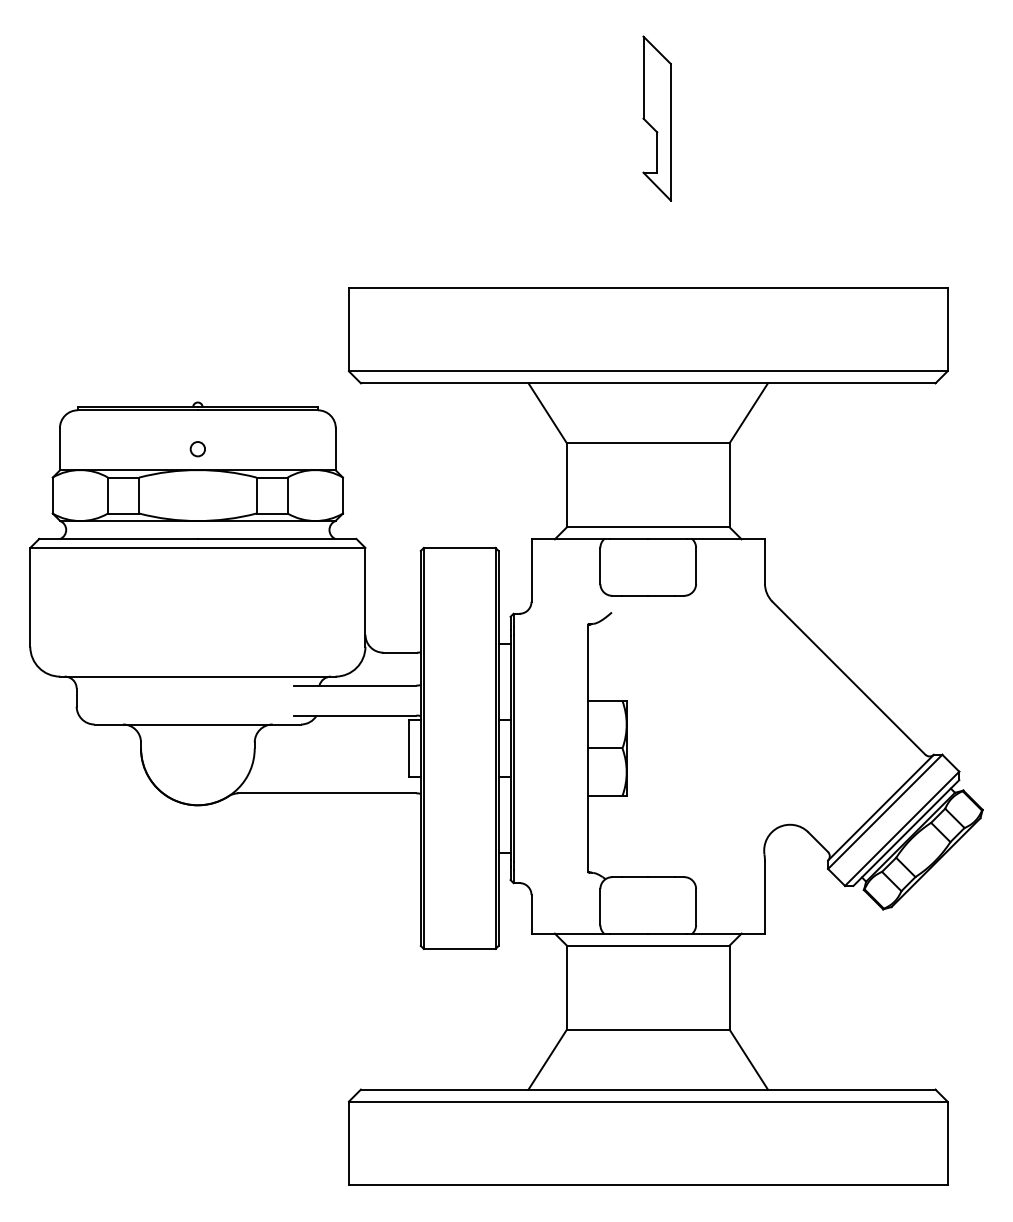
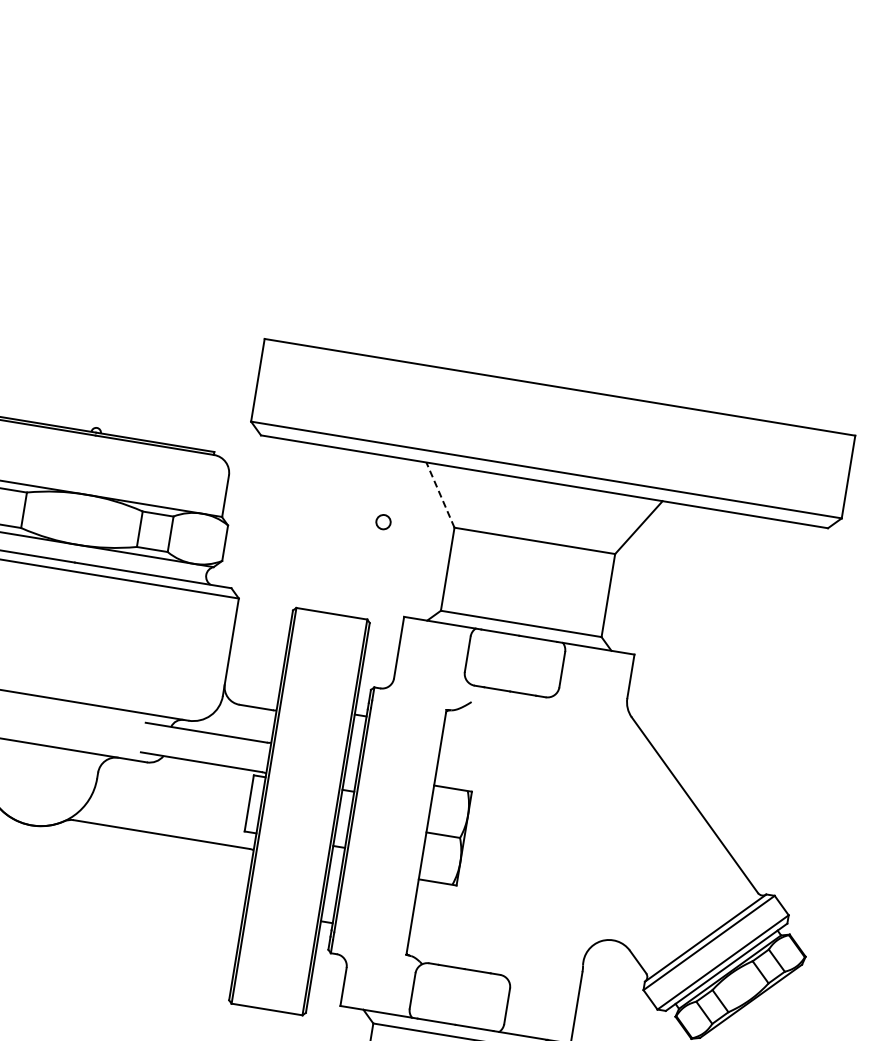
part: (656, 118) -> (595, 221), removed
line: (547, 413) -> (440, 495), solid -> dashed
circle: (197, 449) -> (383, 522), moved

